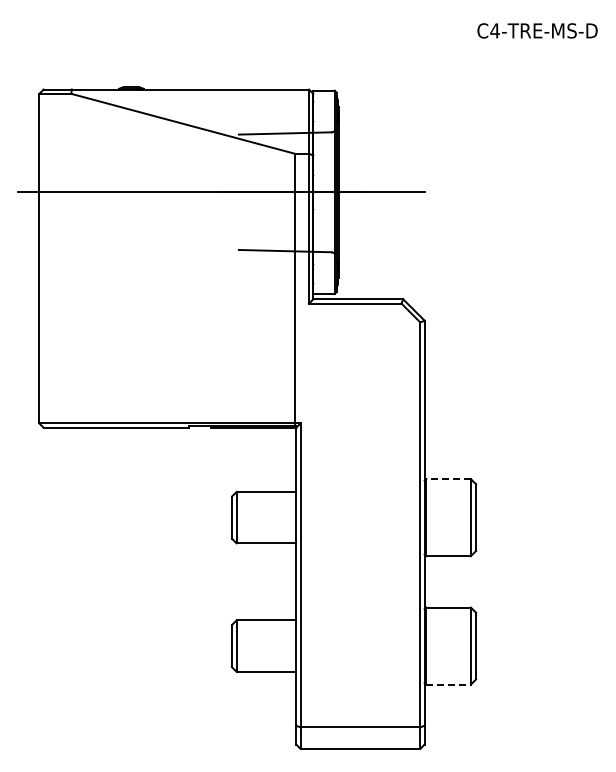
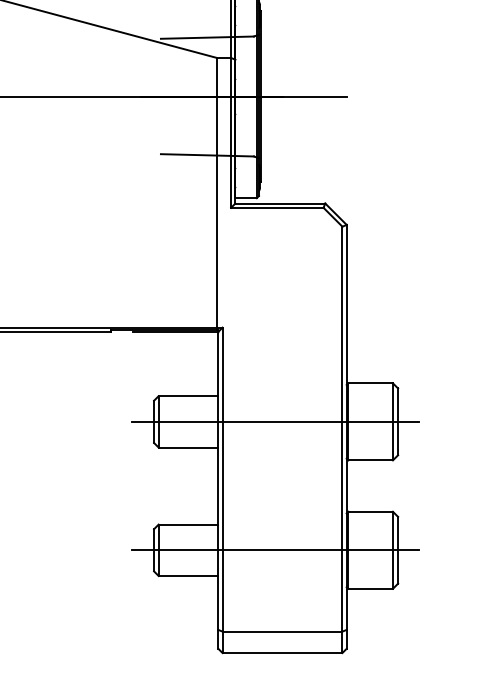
line: (448, 479) -> (370, 383), dashed -> solid
line: (353, 517) -> (275, 421), added
line: (353, 646) -> (275, 550), added
line: (449, 684) -> (371, 588), dashed -> solid

